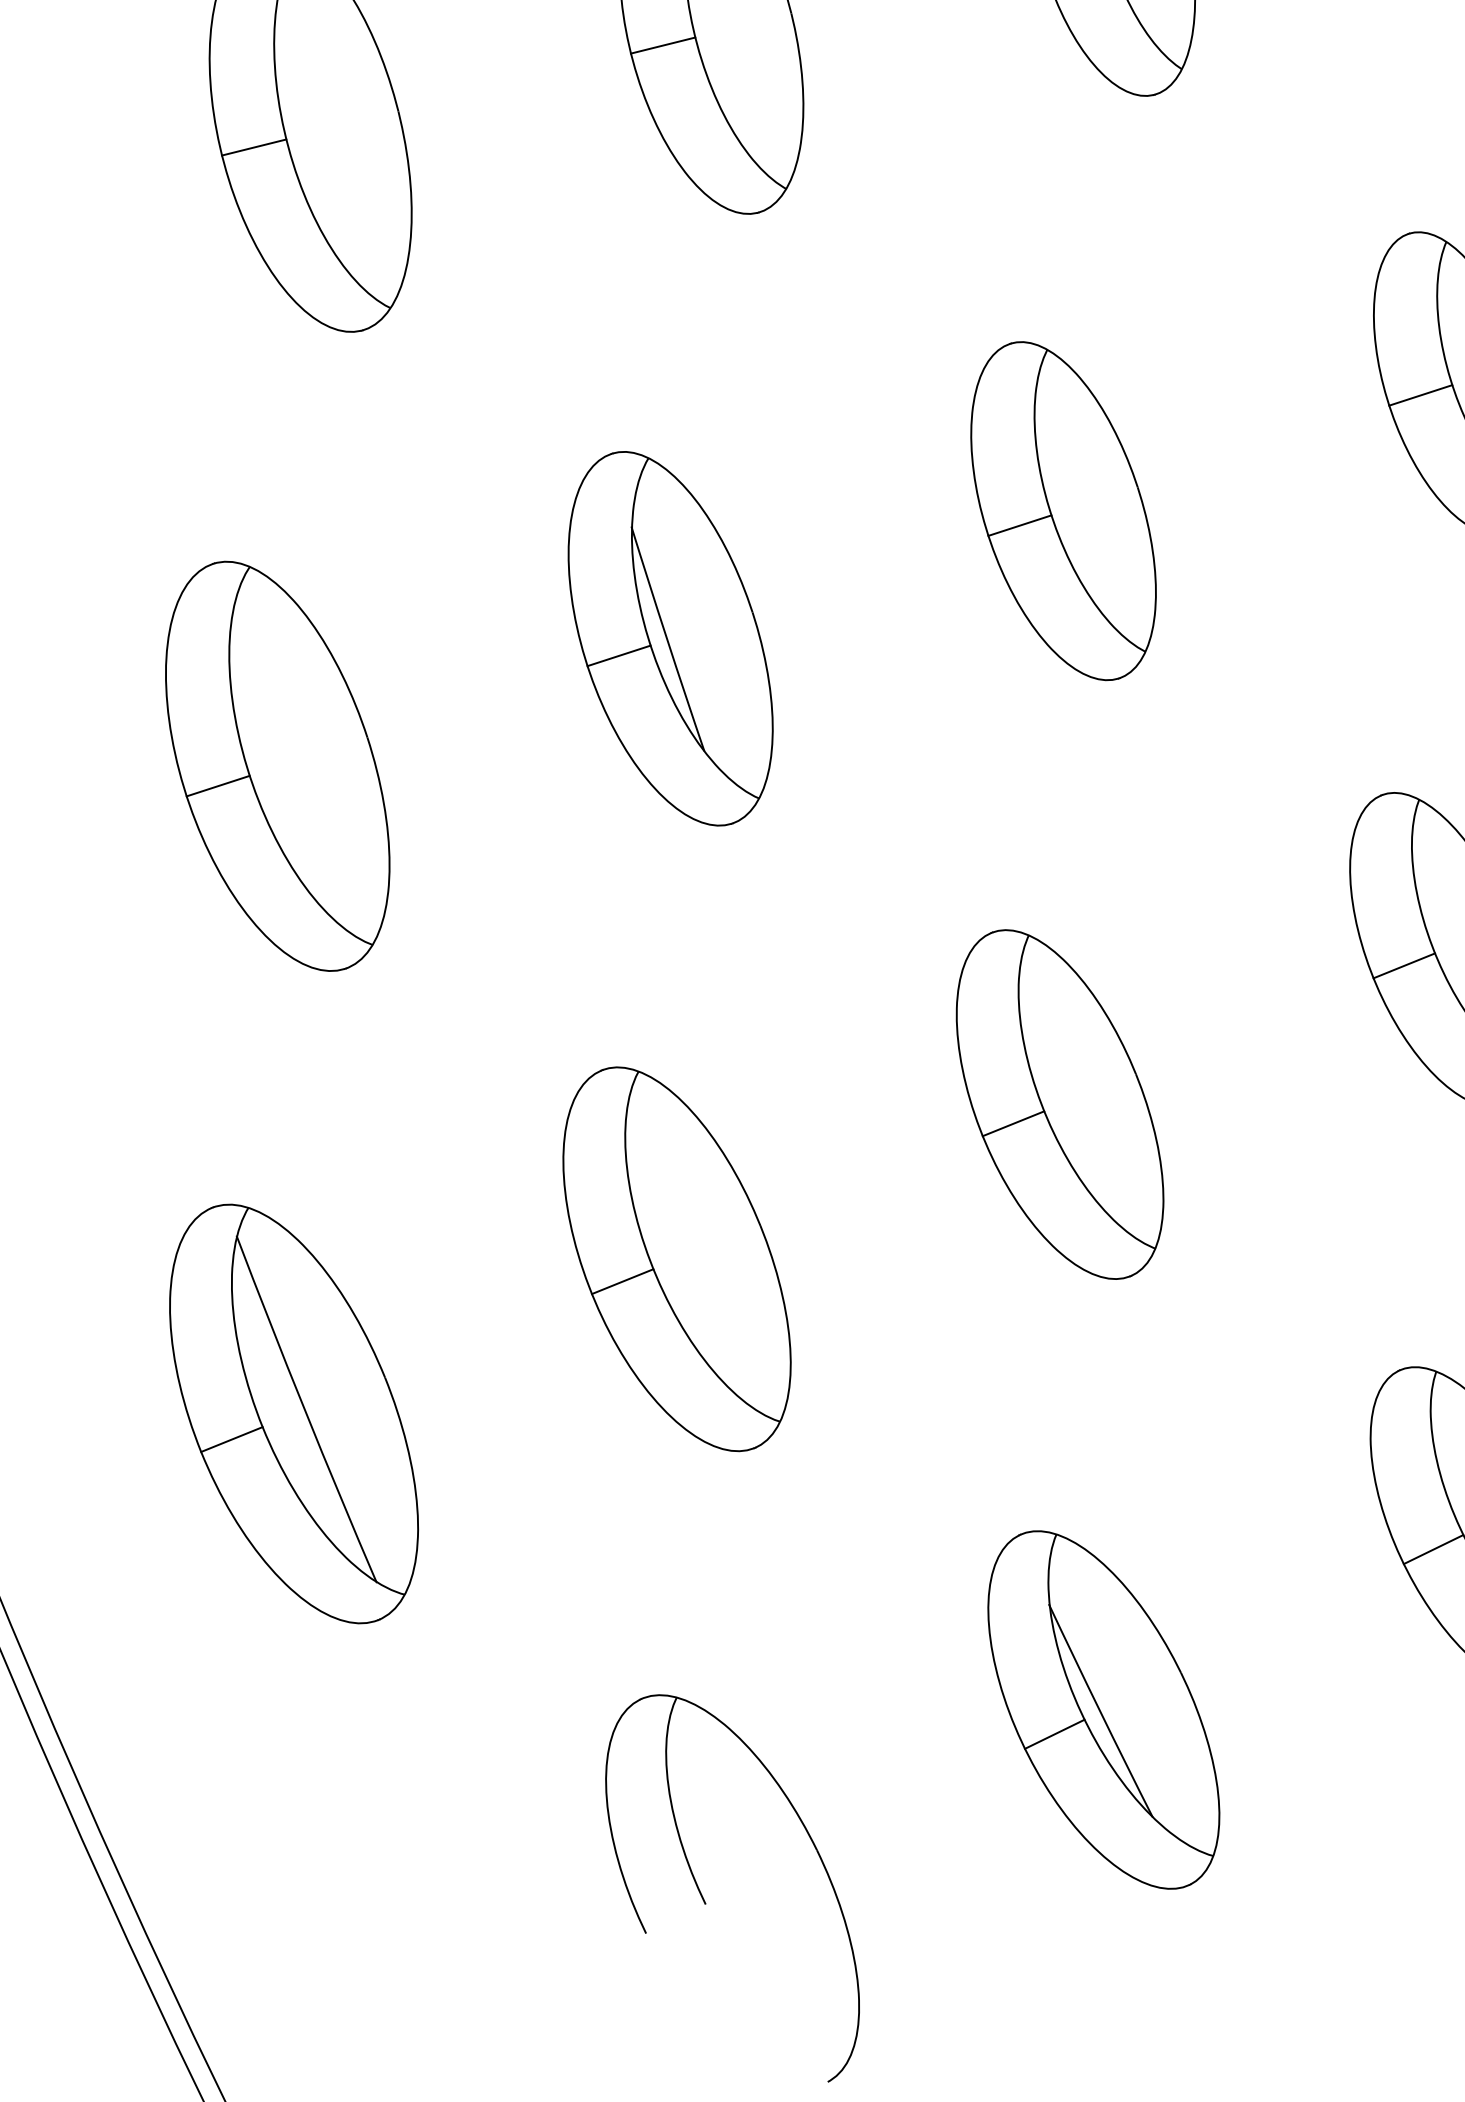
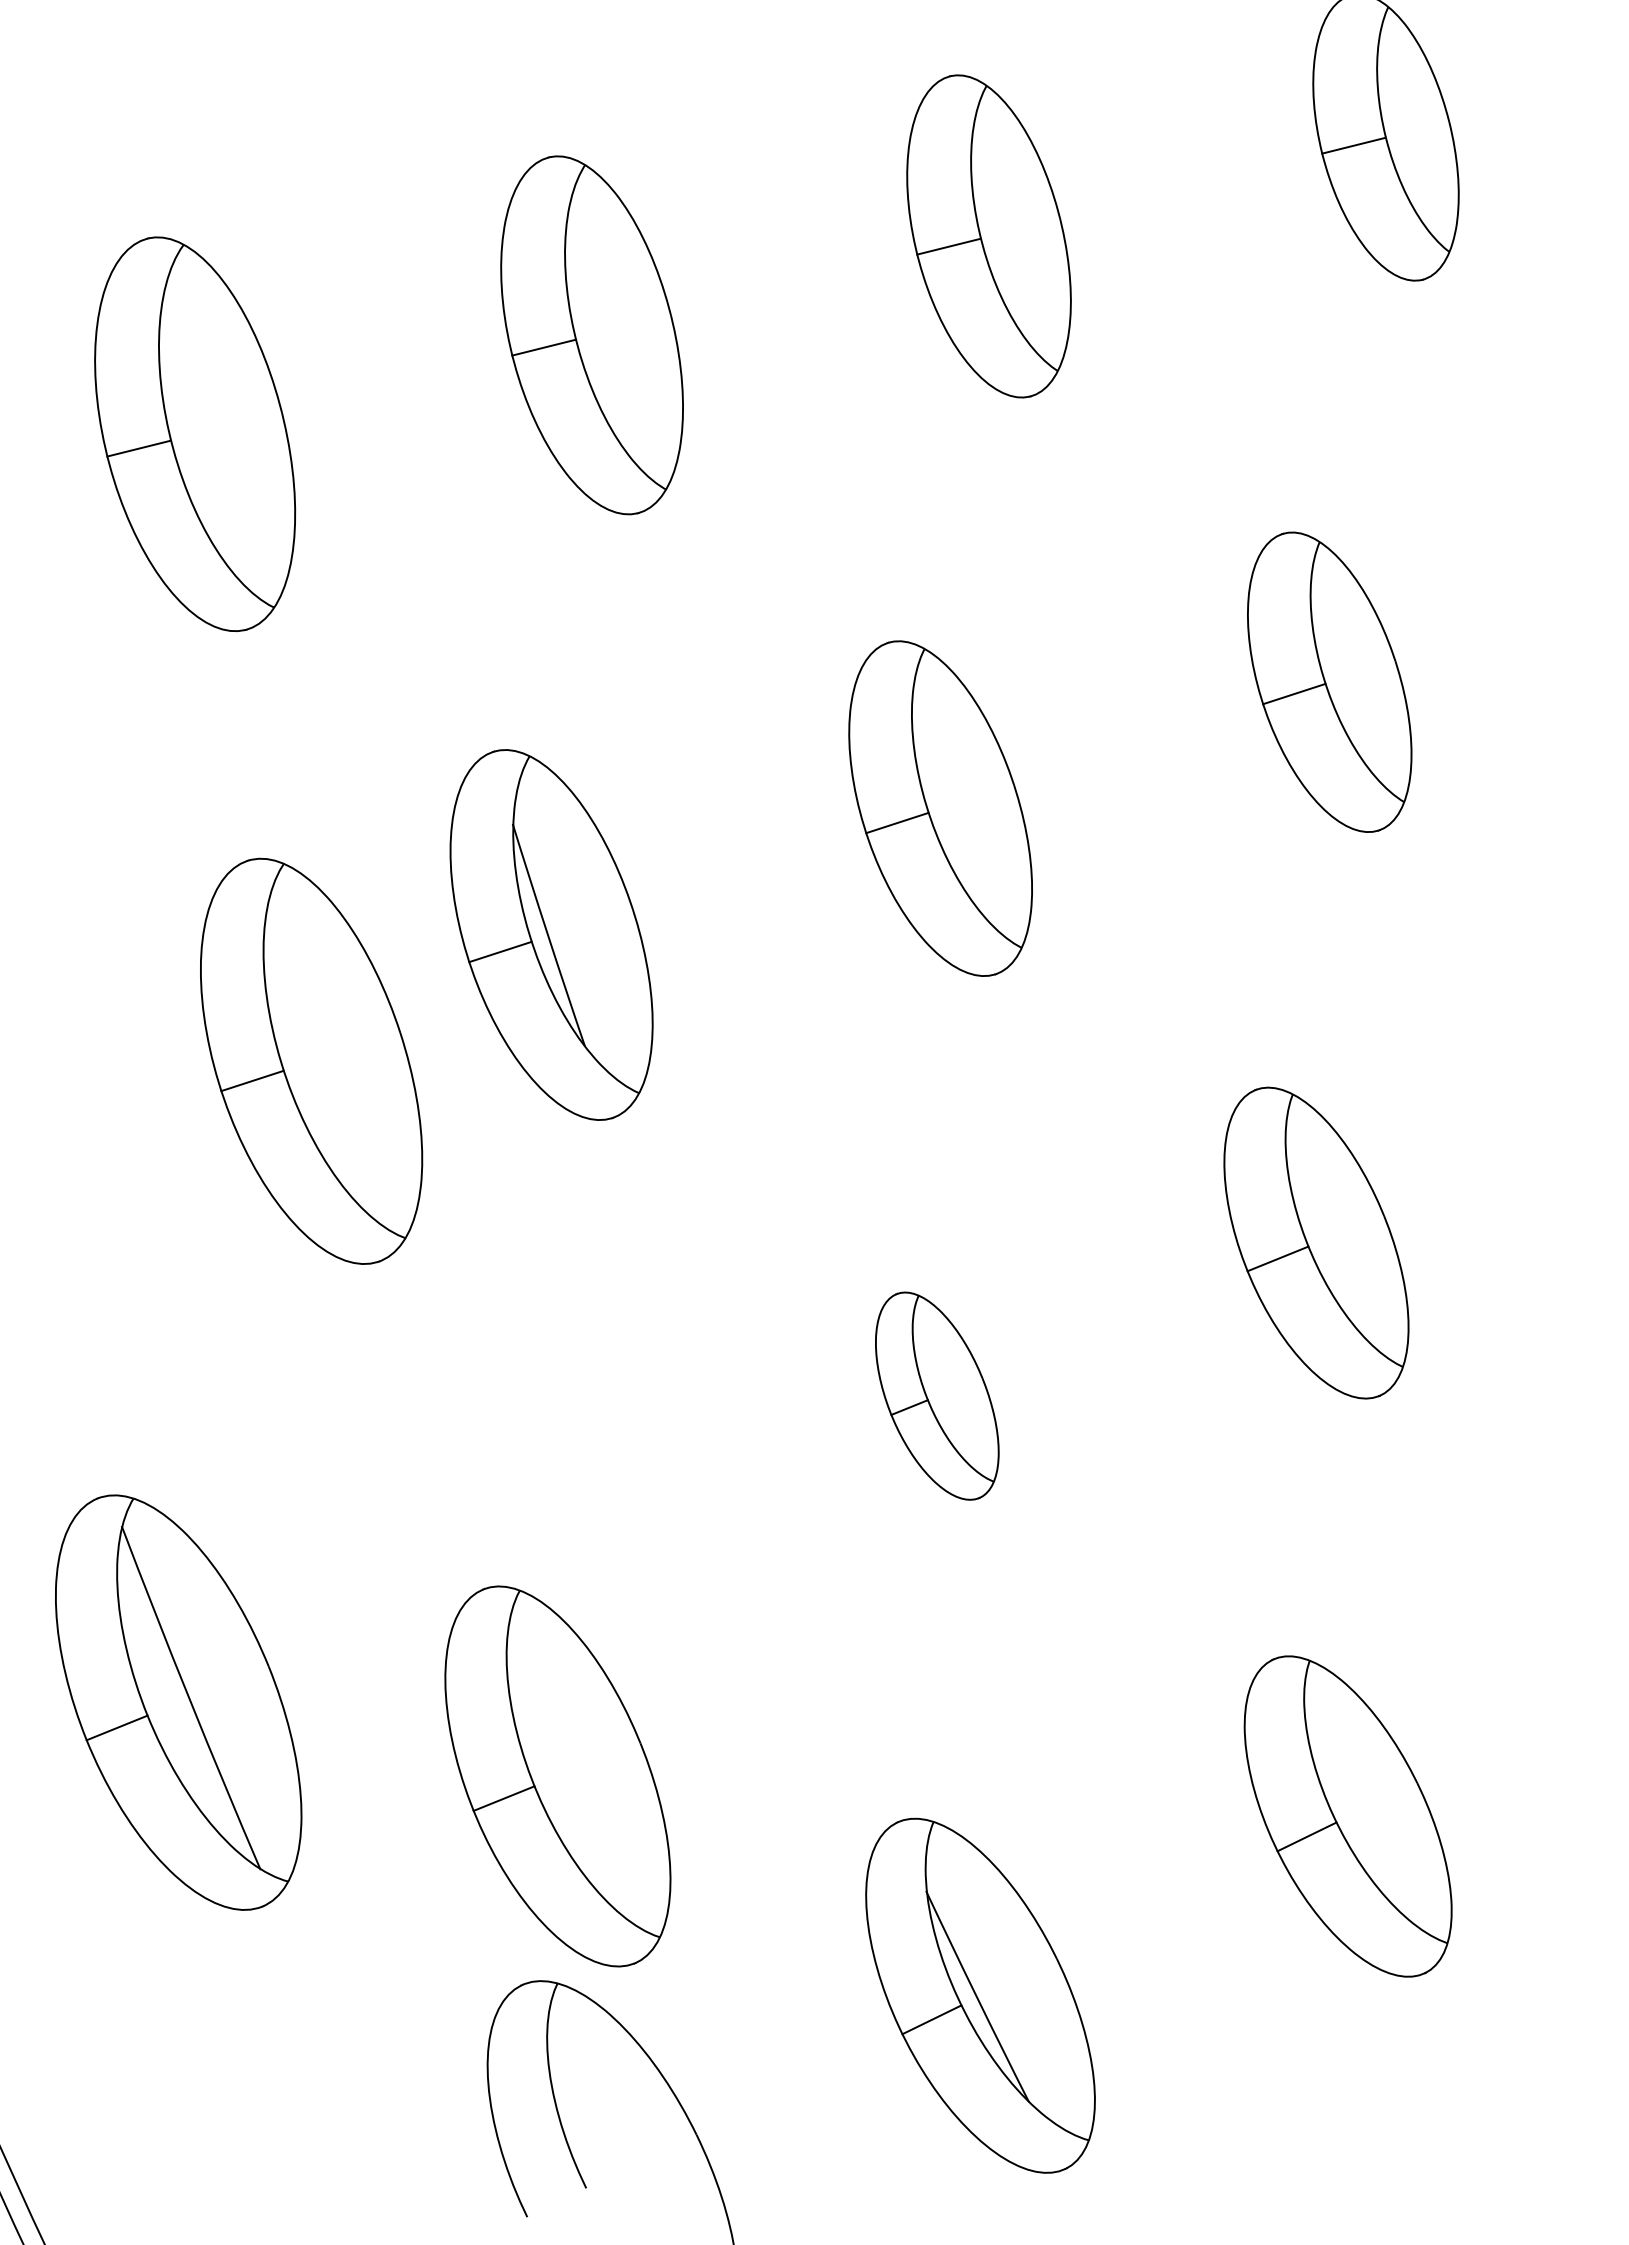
part: (277, 765) -> (311, 1060), moved
part: (1060, 1103) -> (937, 1395), size x0.6
part: (676, 1259) -> (557, 1776), moved

